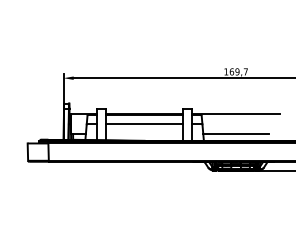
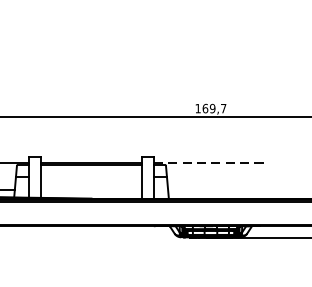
line: (236, 113) -> (211, 162), solid -> dashed
line: (144, 124) -> (91, 177), removed
line: (235, 134) -> (210, 190), removed

